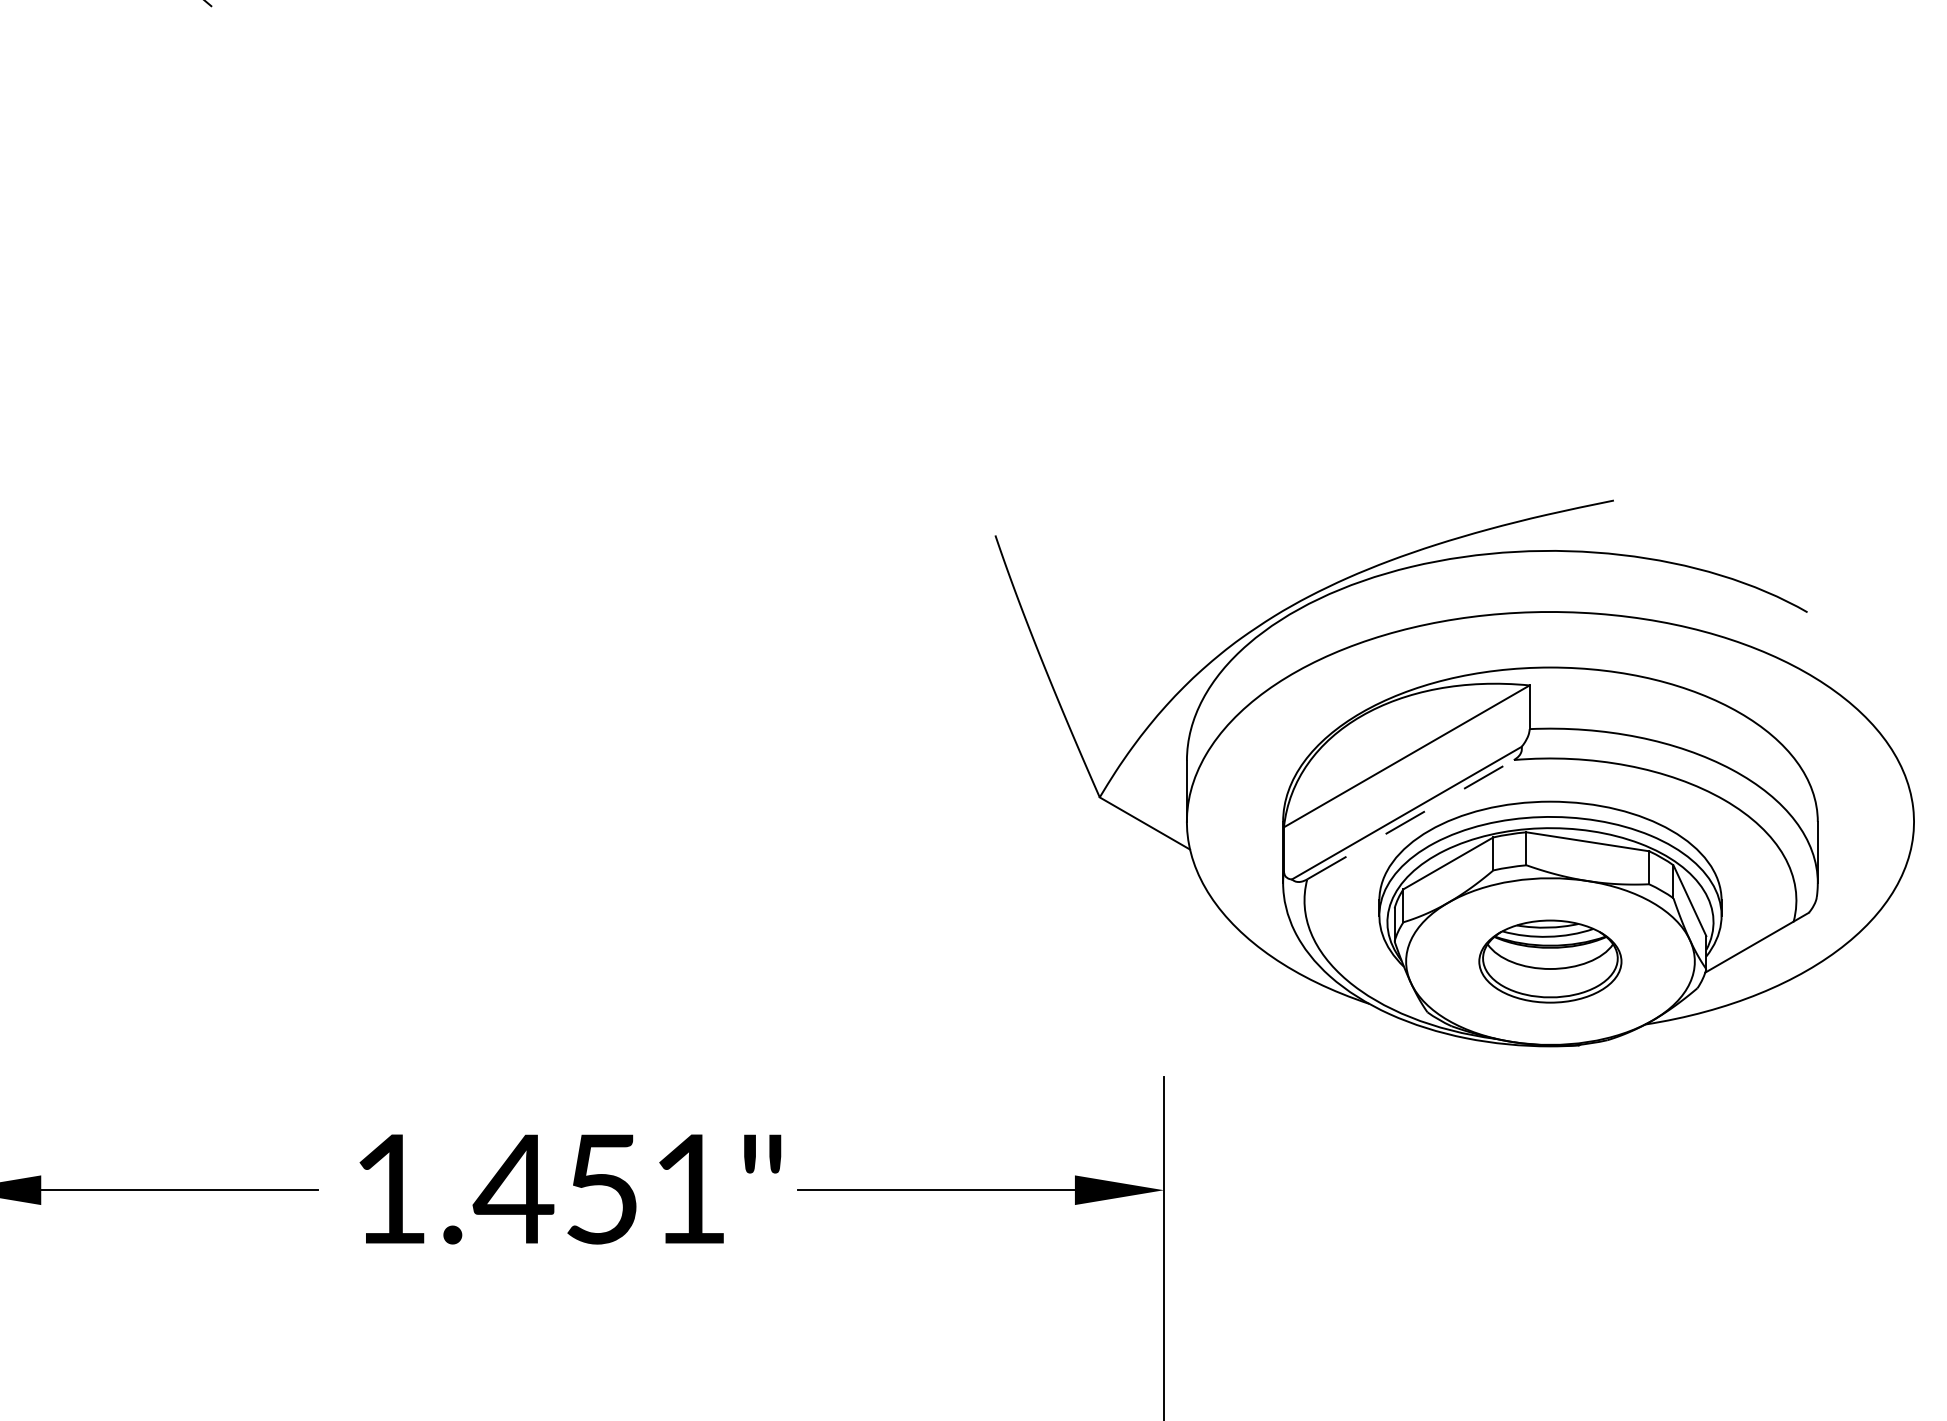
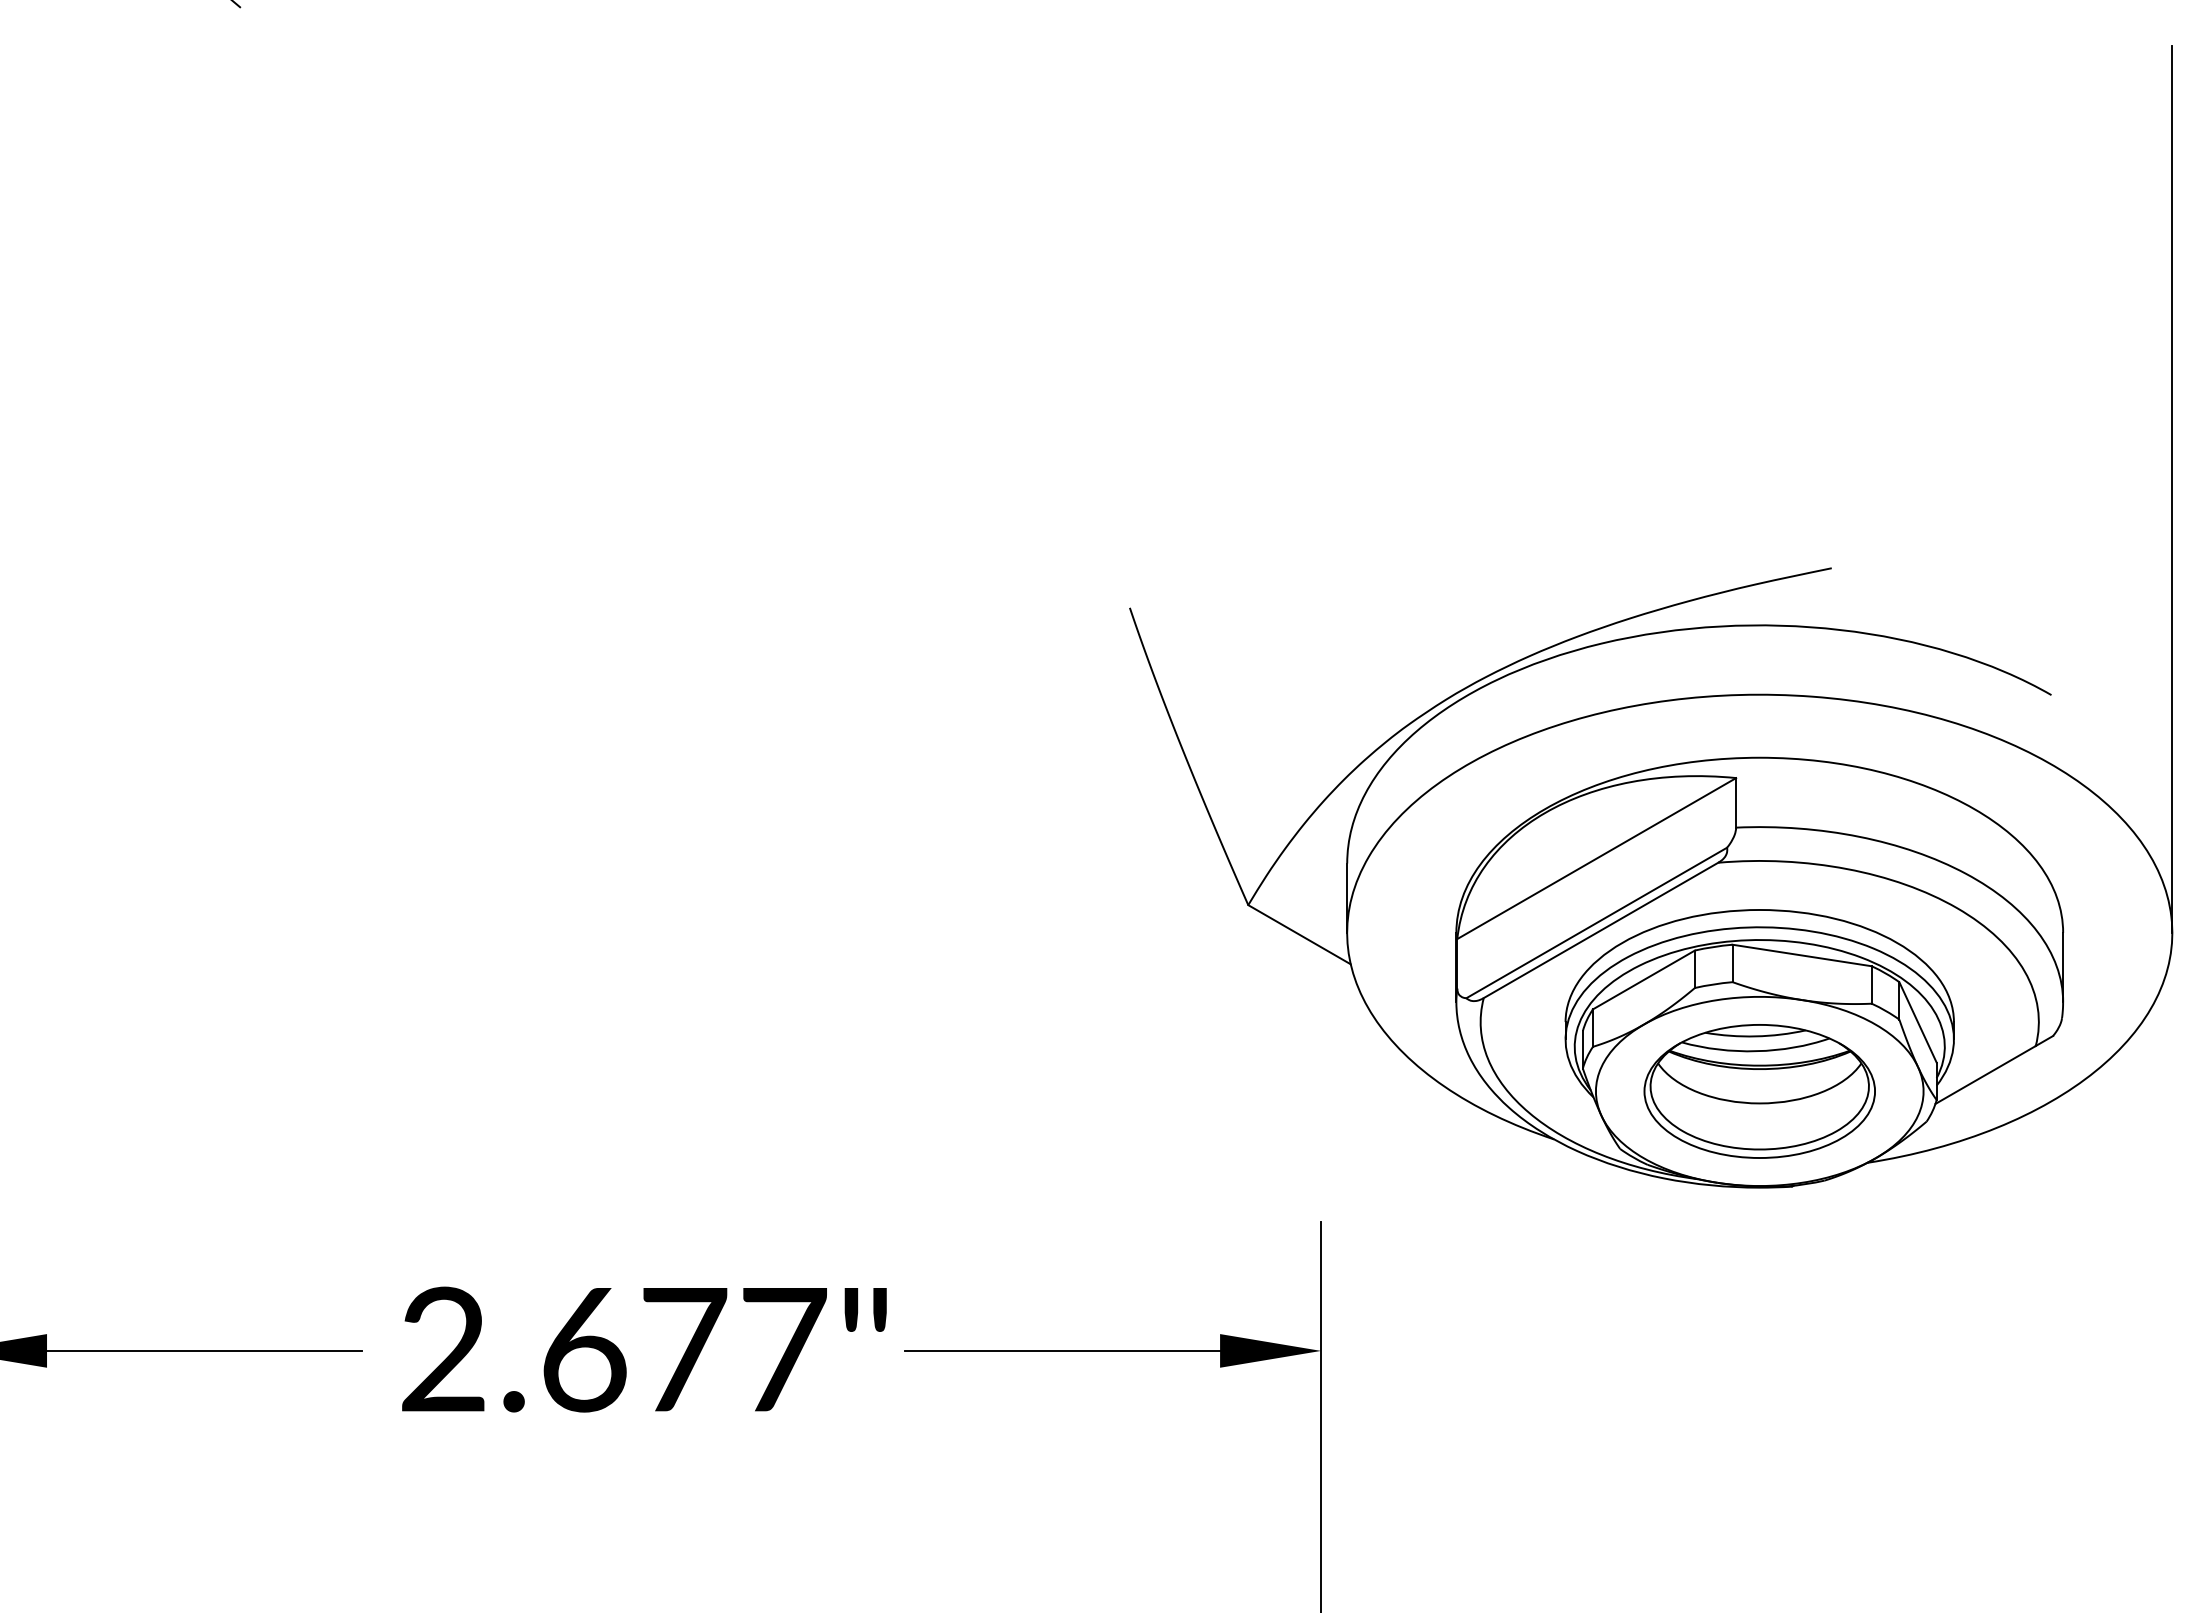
line: (1914, 431) -> (2172, 489), added
line: (1411, 819) -> (1601, 930), dashed -> solid
part: (1550, 961) -> (1759, 1091), size x1.43
text: (541, 1188) -> (614, 1349), 1.451" -> 2.677"

